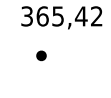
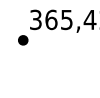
part: (41, 55) -> (23, 39), moved

